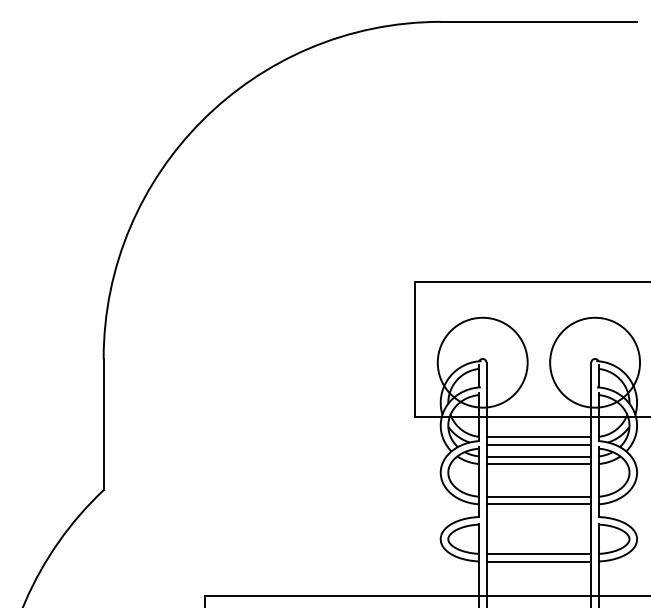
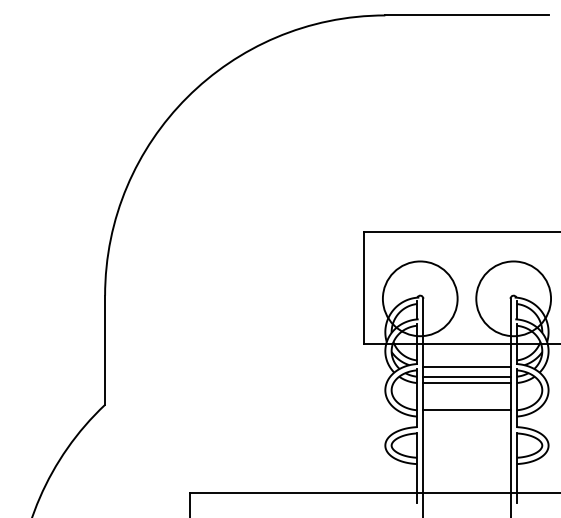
line: (538, 436) -> (466, 360), removed
line: (538, 504) -> (466, 416), removed
line: (538, 553) -> (466, 457), removed
line: (538, 561) -> (466, 464), removed

